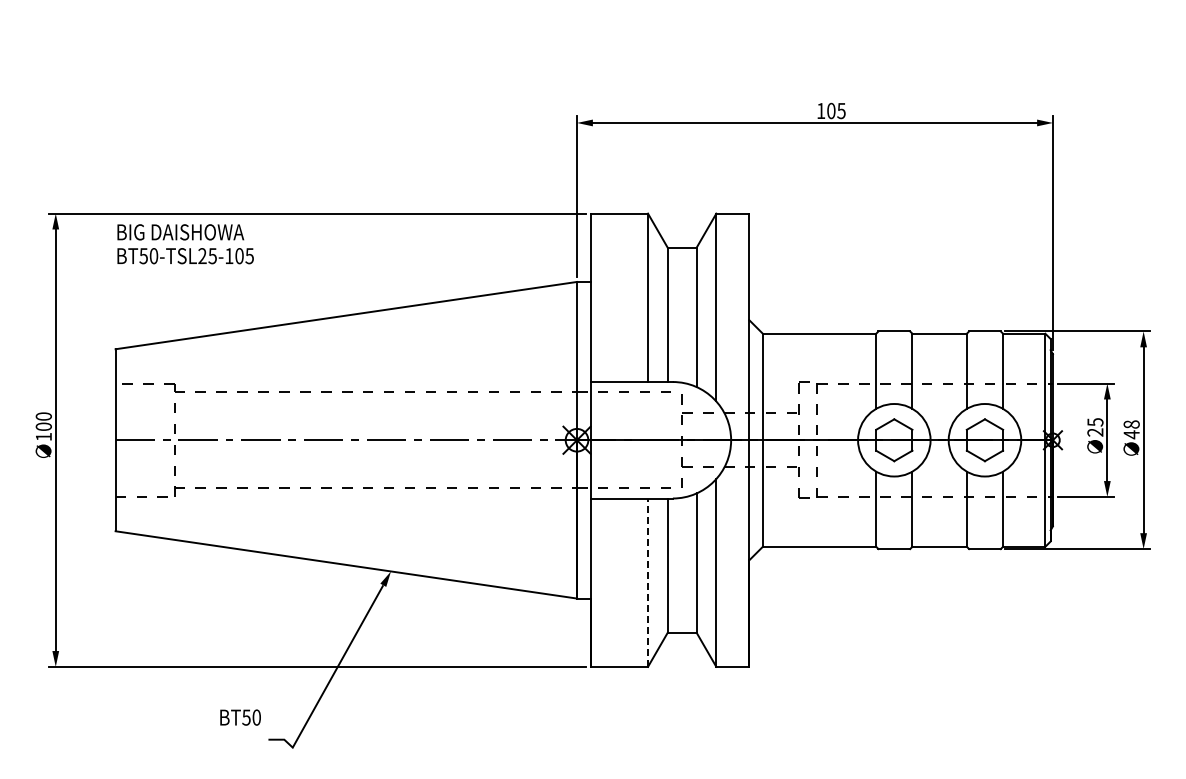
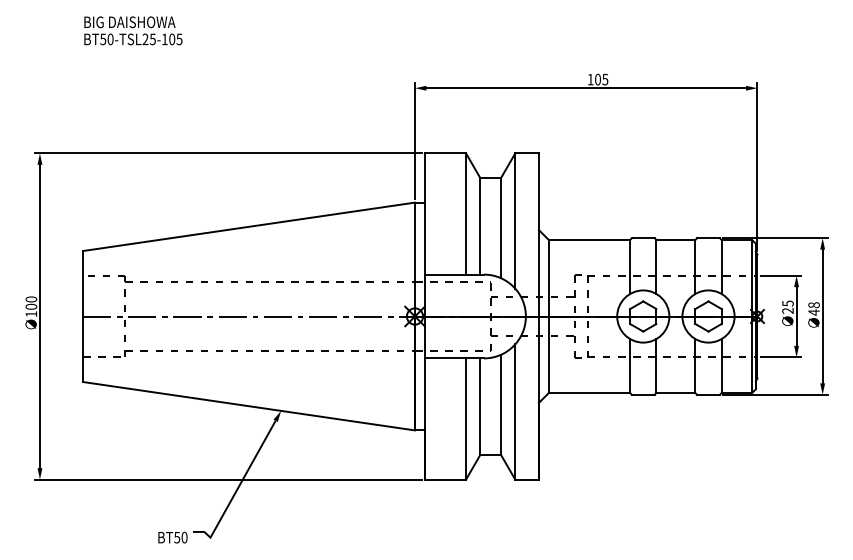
text: (185, 244) -> (133, 31), moved
line: (648, 582) -> (466, 418), dashed -> solid
text: (240, 717) -> (172, 537), moved

